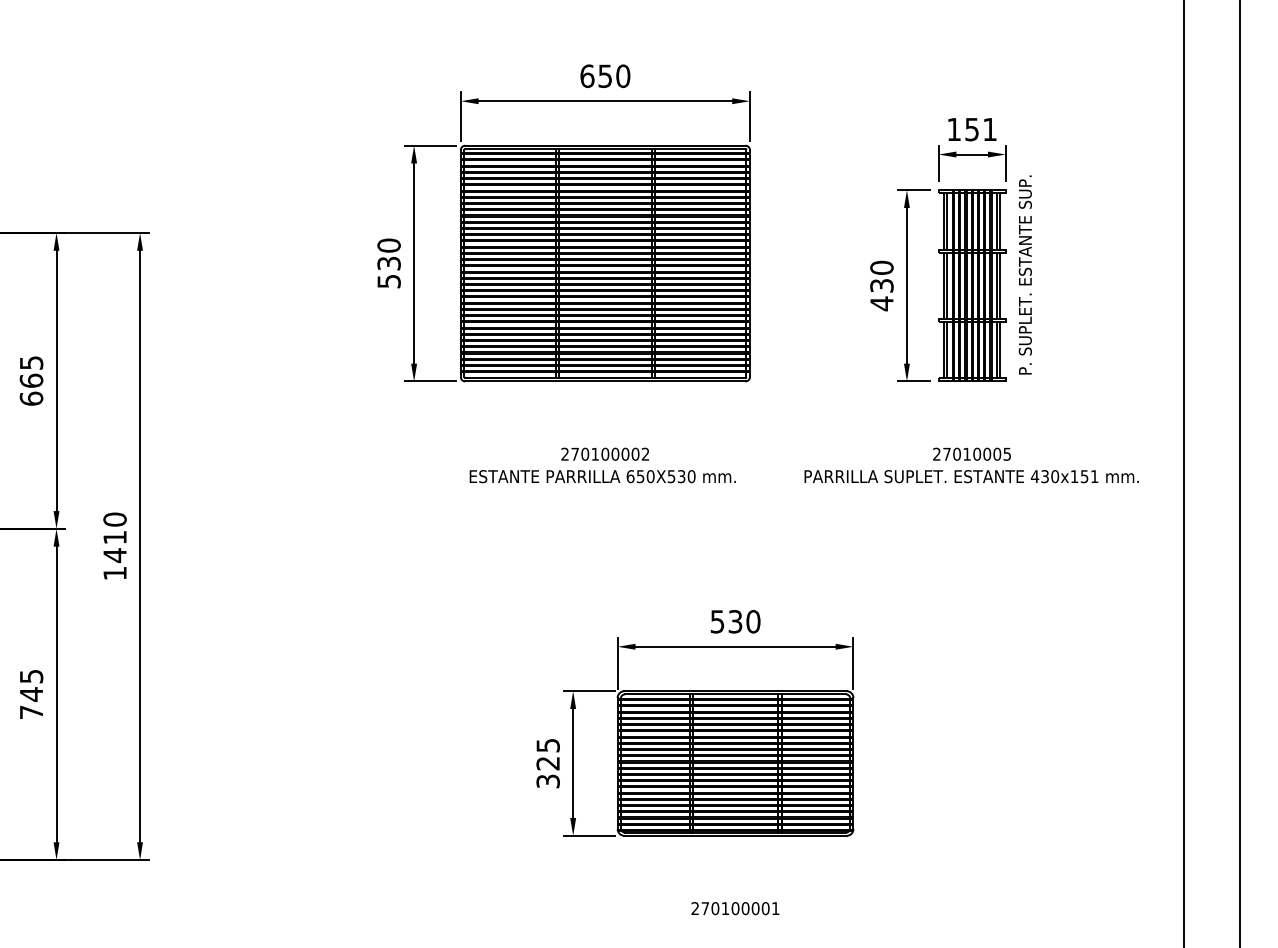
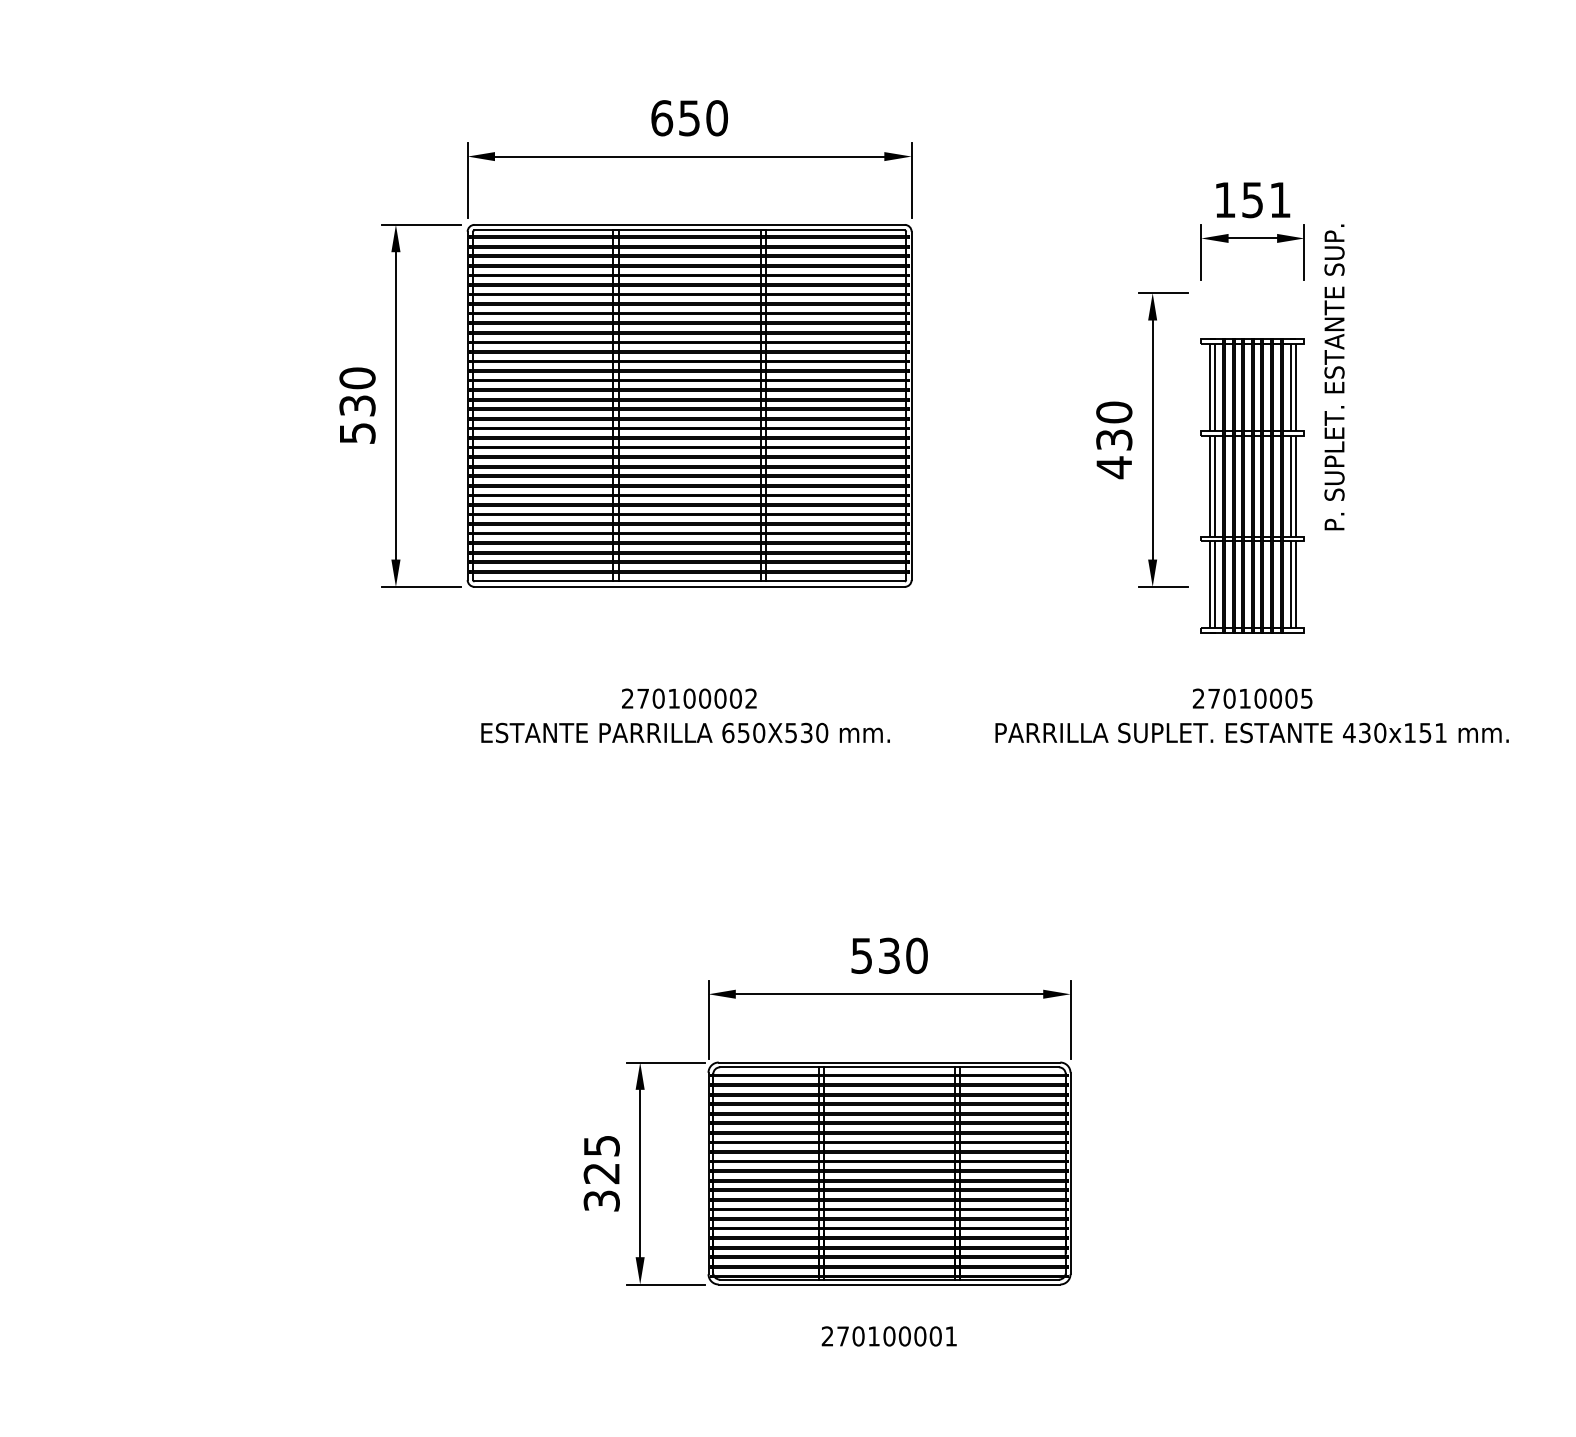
text: (1024, 274) -> (1333, 376), moved
part: (972, 285) -> (1253, 485), moved
text: (735, 908) -> (889, 1336), moved

